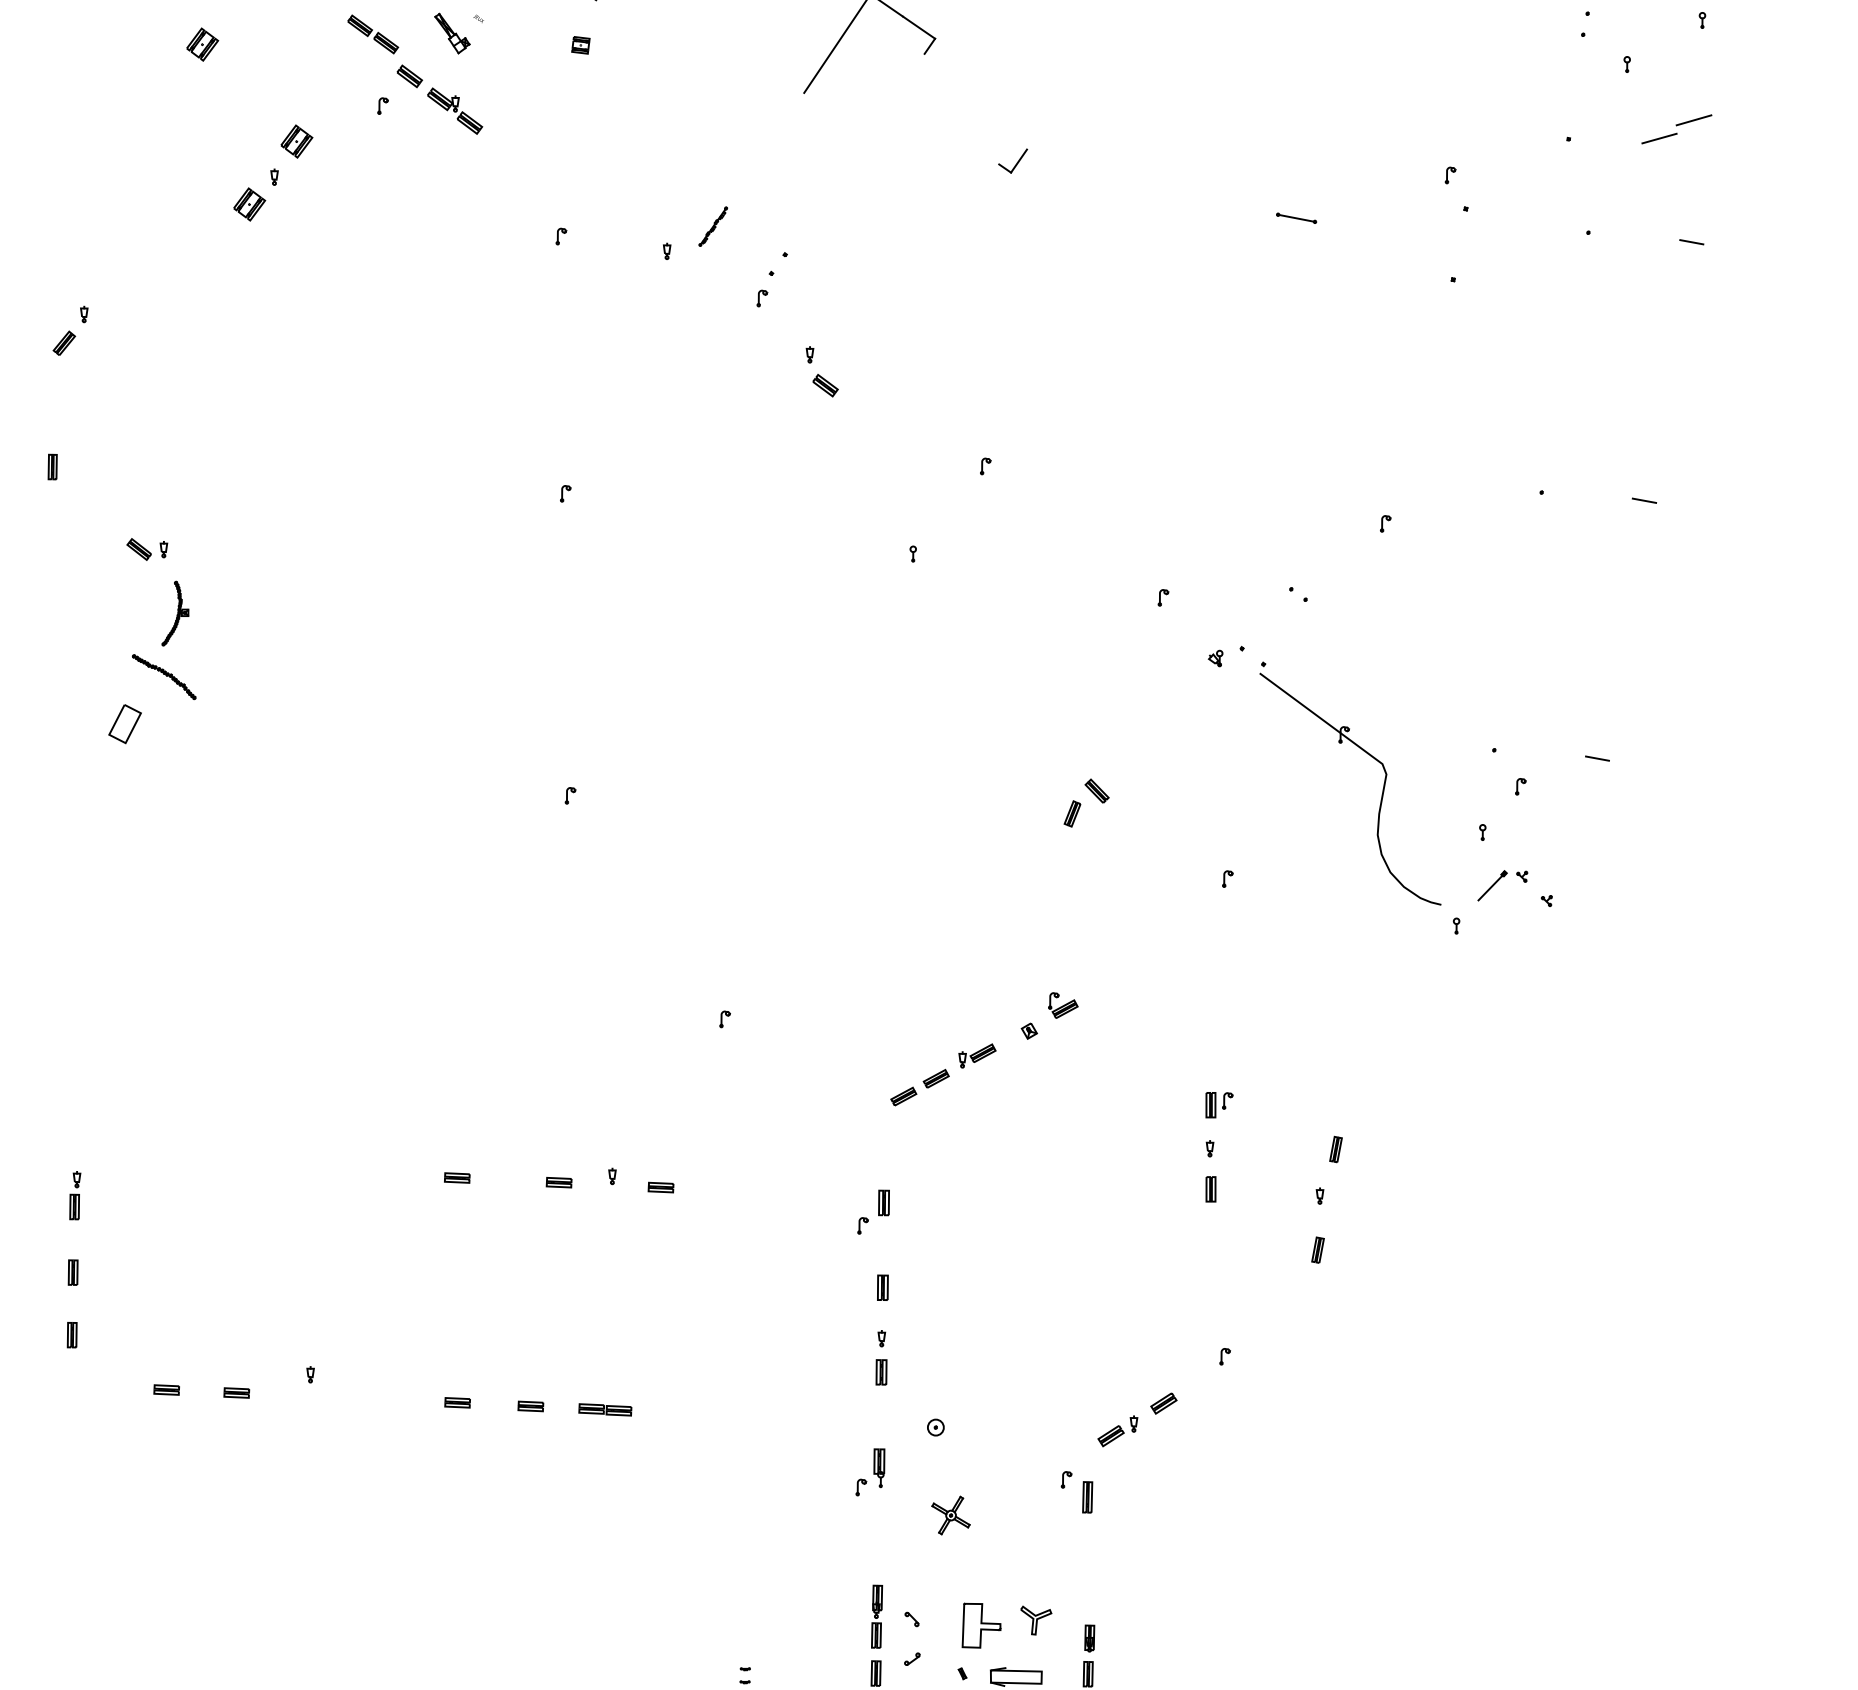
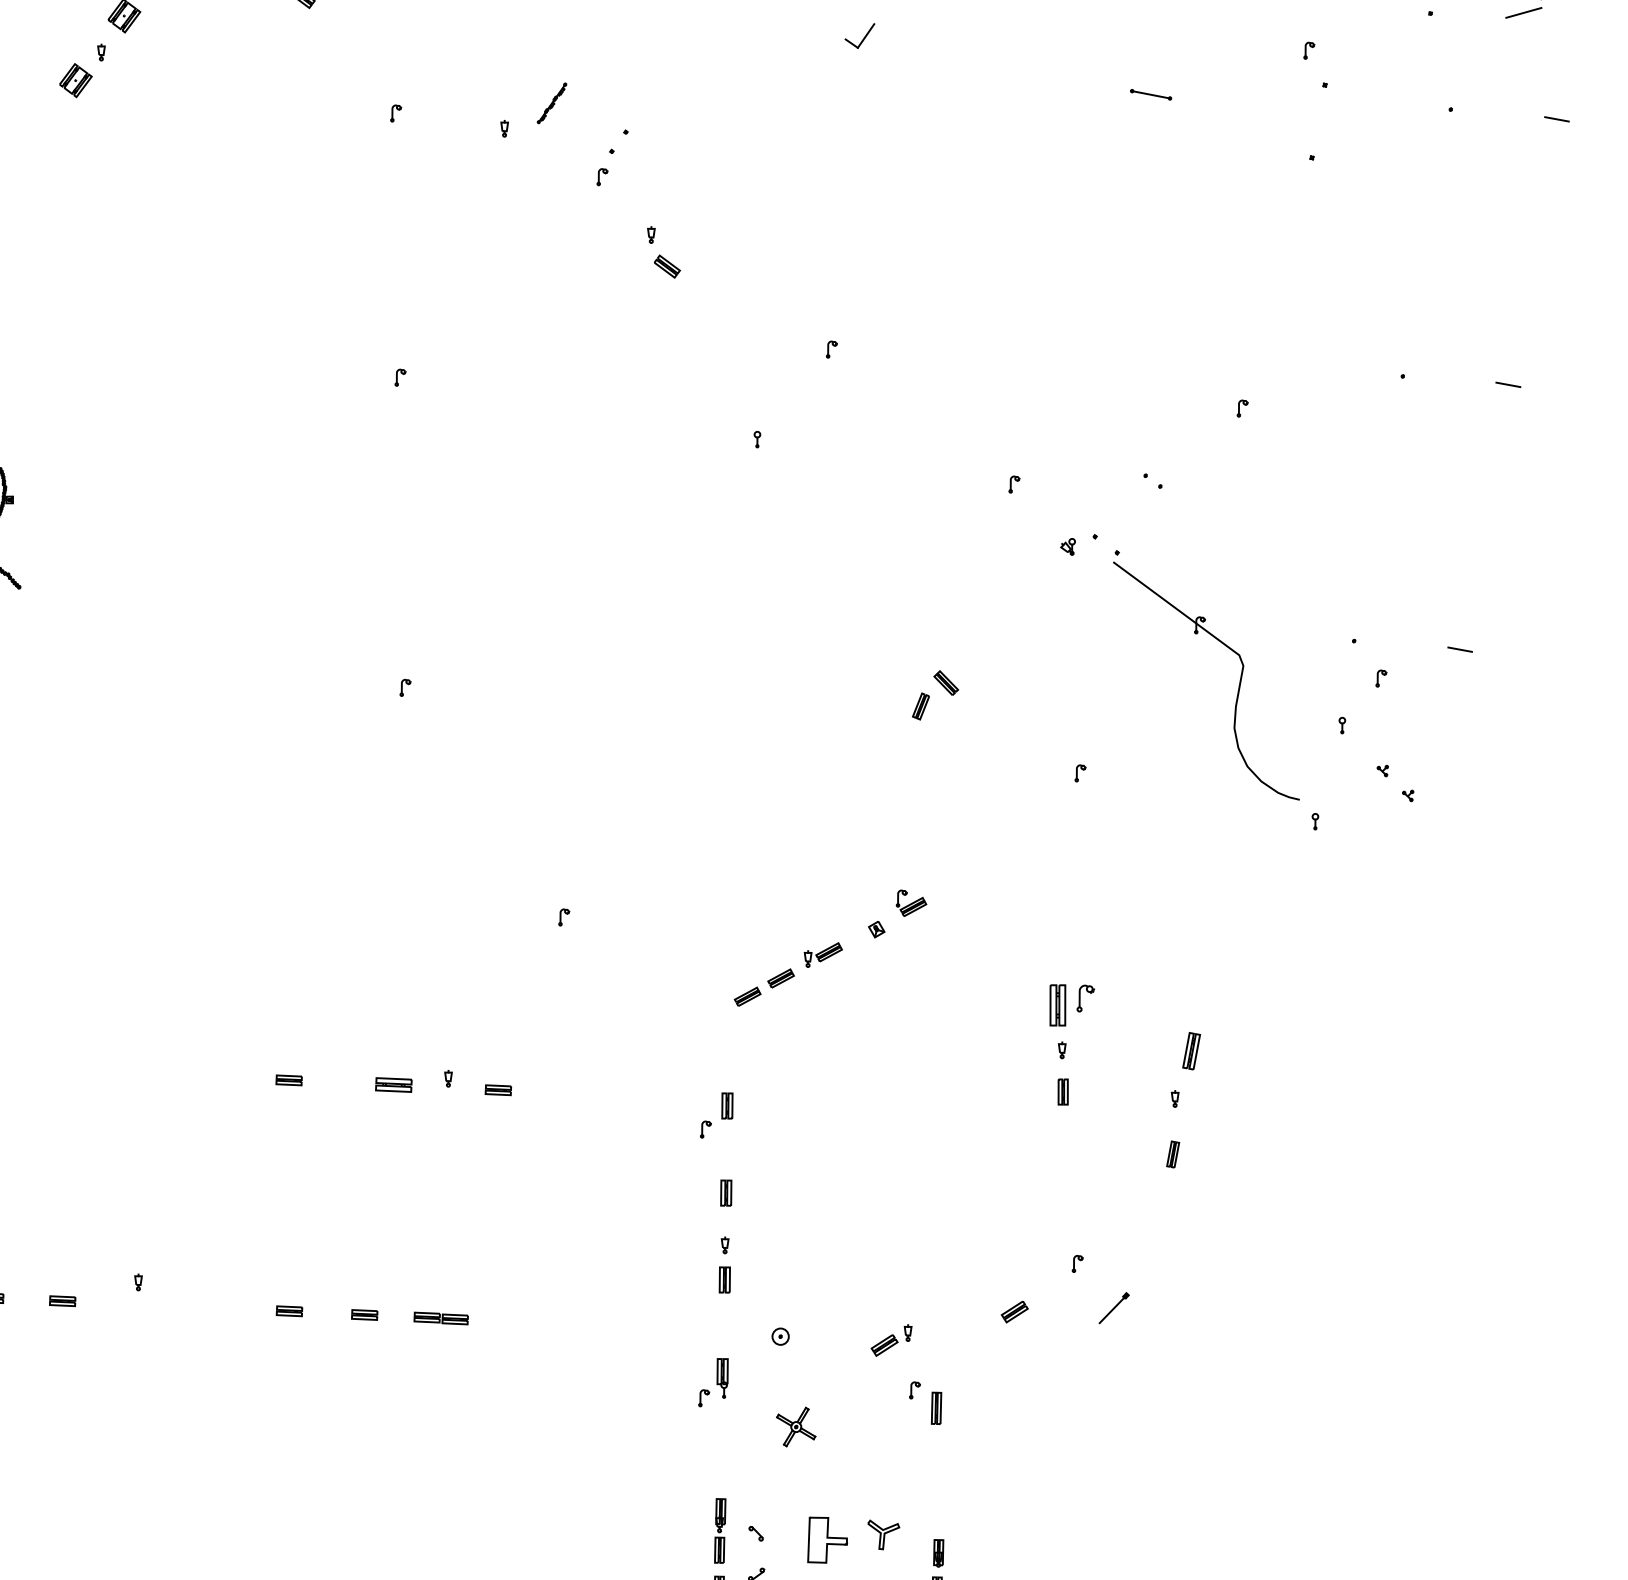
part: (1492, 885) -> (1114, 1307), moved
part: (1219, 1105) -> (1071, 1005), size x1.6
part: (1335, 1149) -> (1191, 1051), size x1.4
part: (558, 1182) -> (393, 1084), size x1.4
part: (1117, 1431) -> (891, 1340), moved

